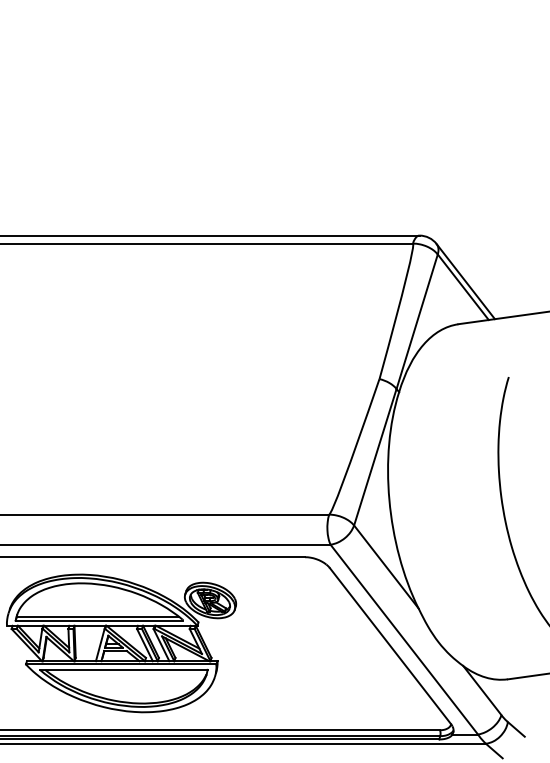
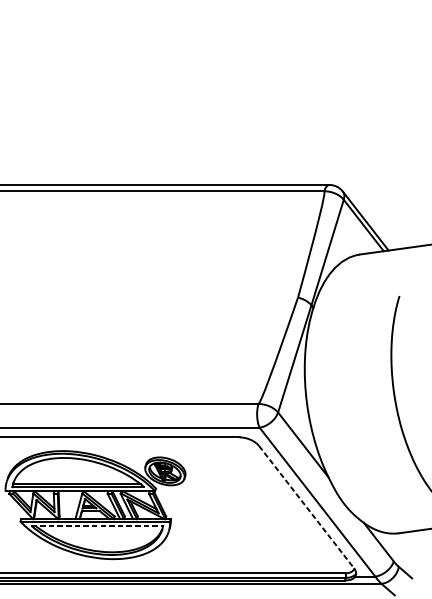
line: (390, 646) -> (306, 507), solid -> dashed
line: (123, 669) -> (97, 525), solid -> dashed

